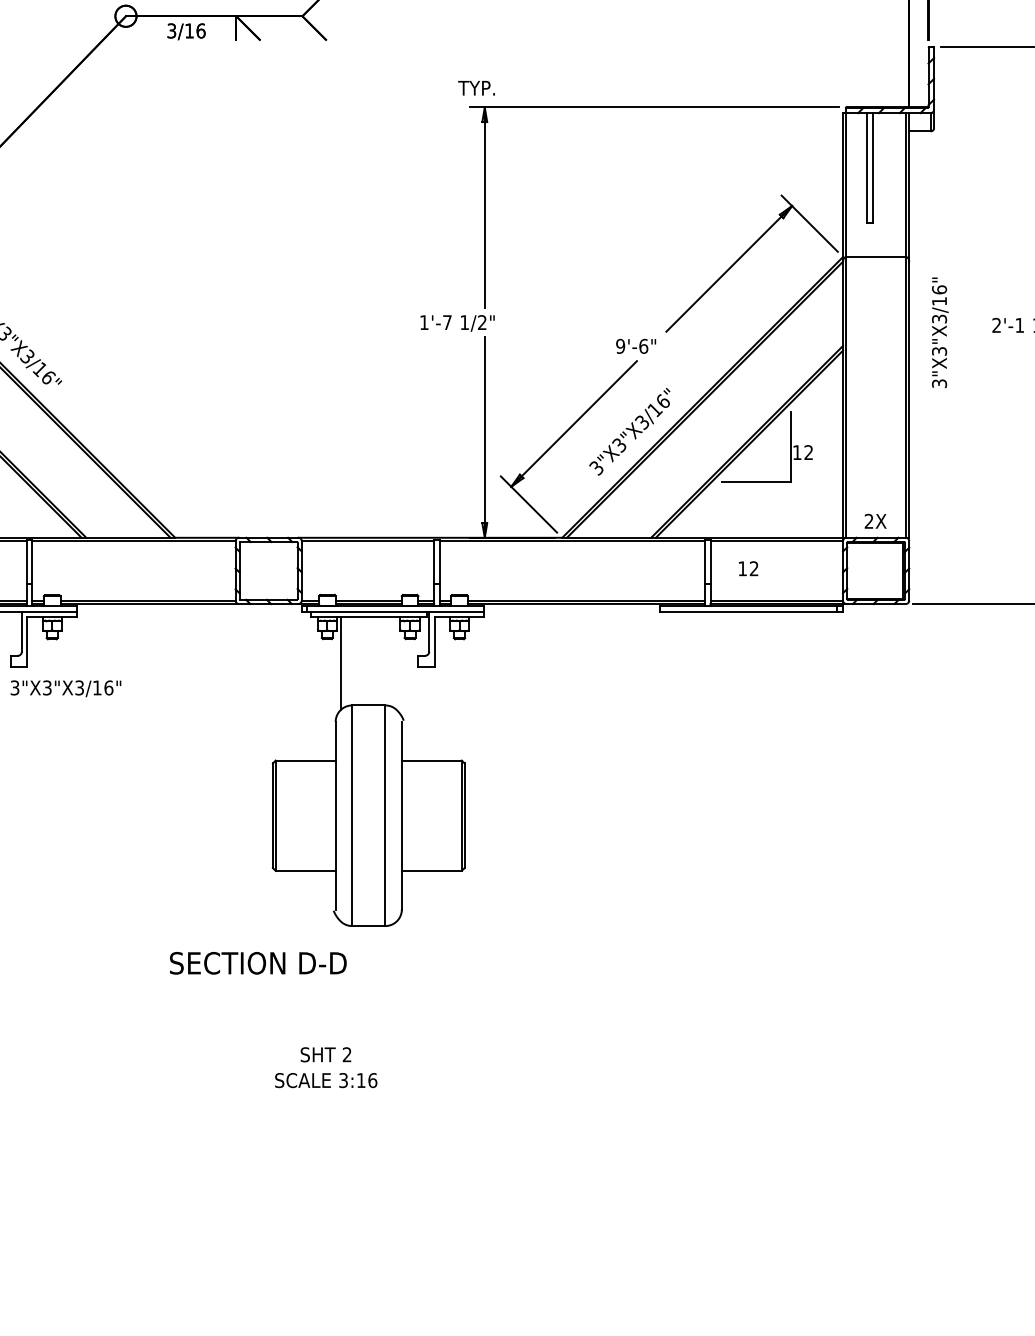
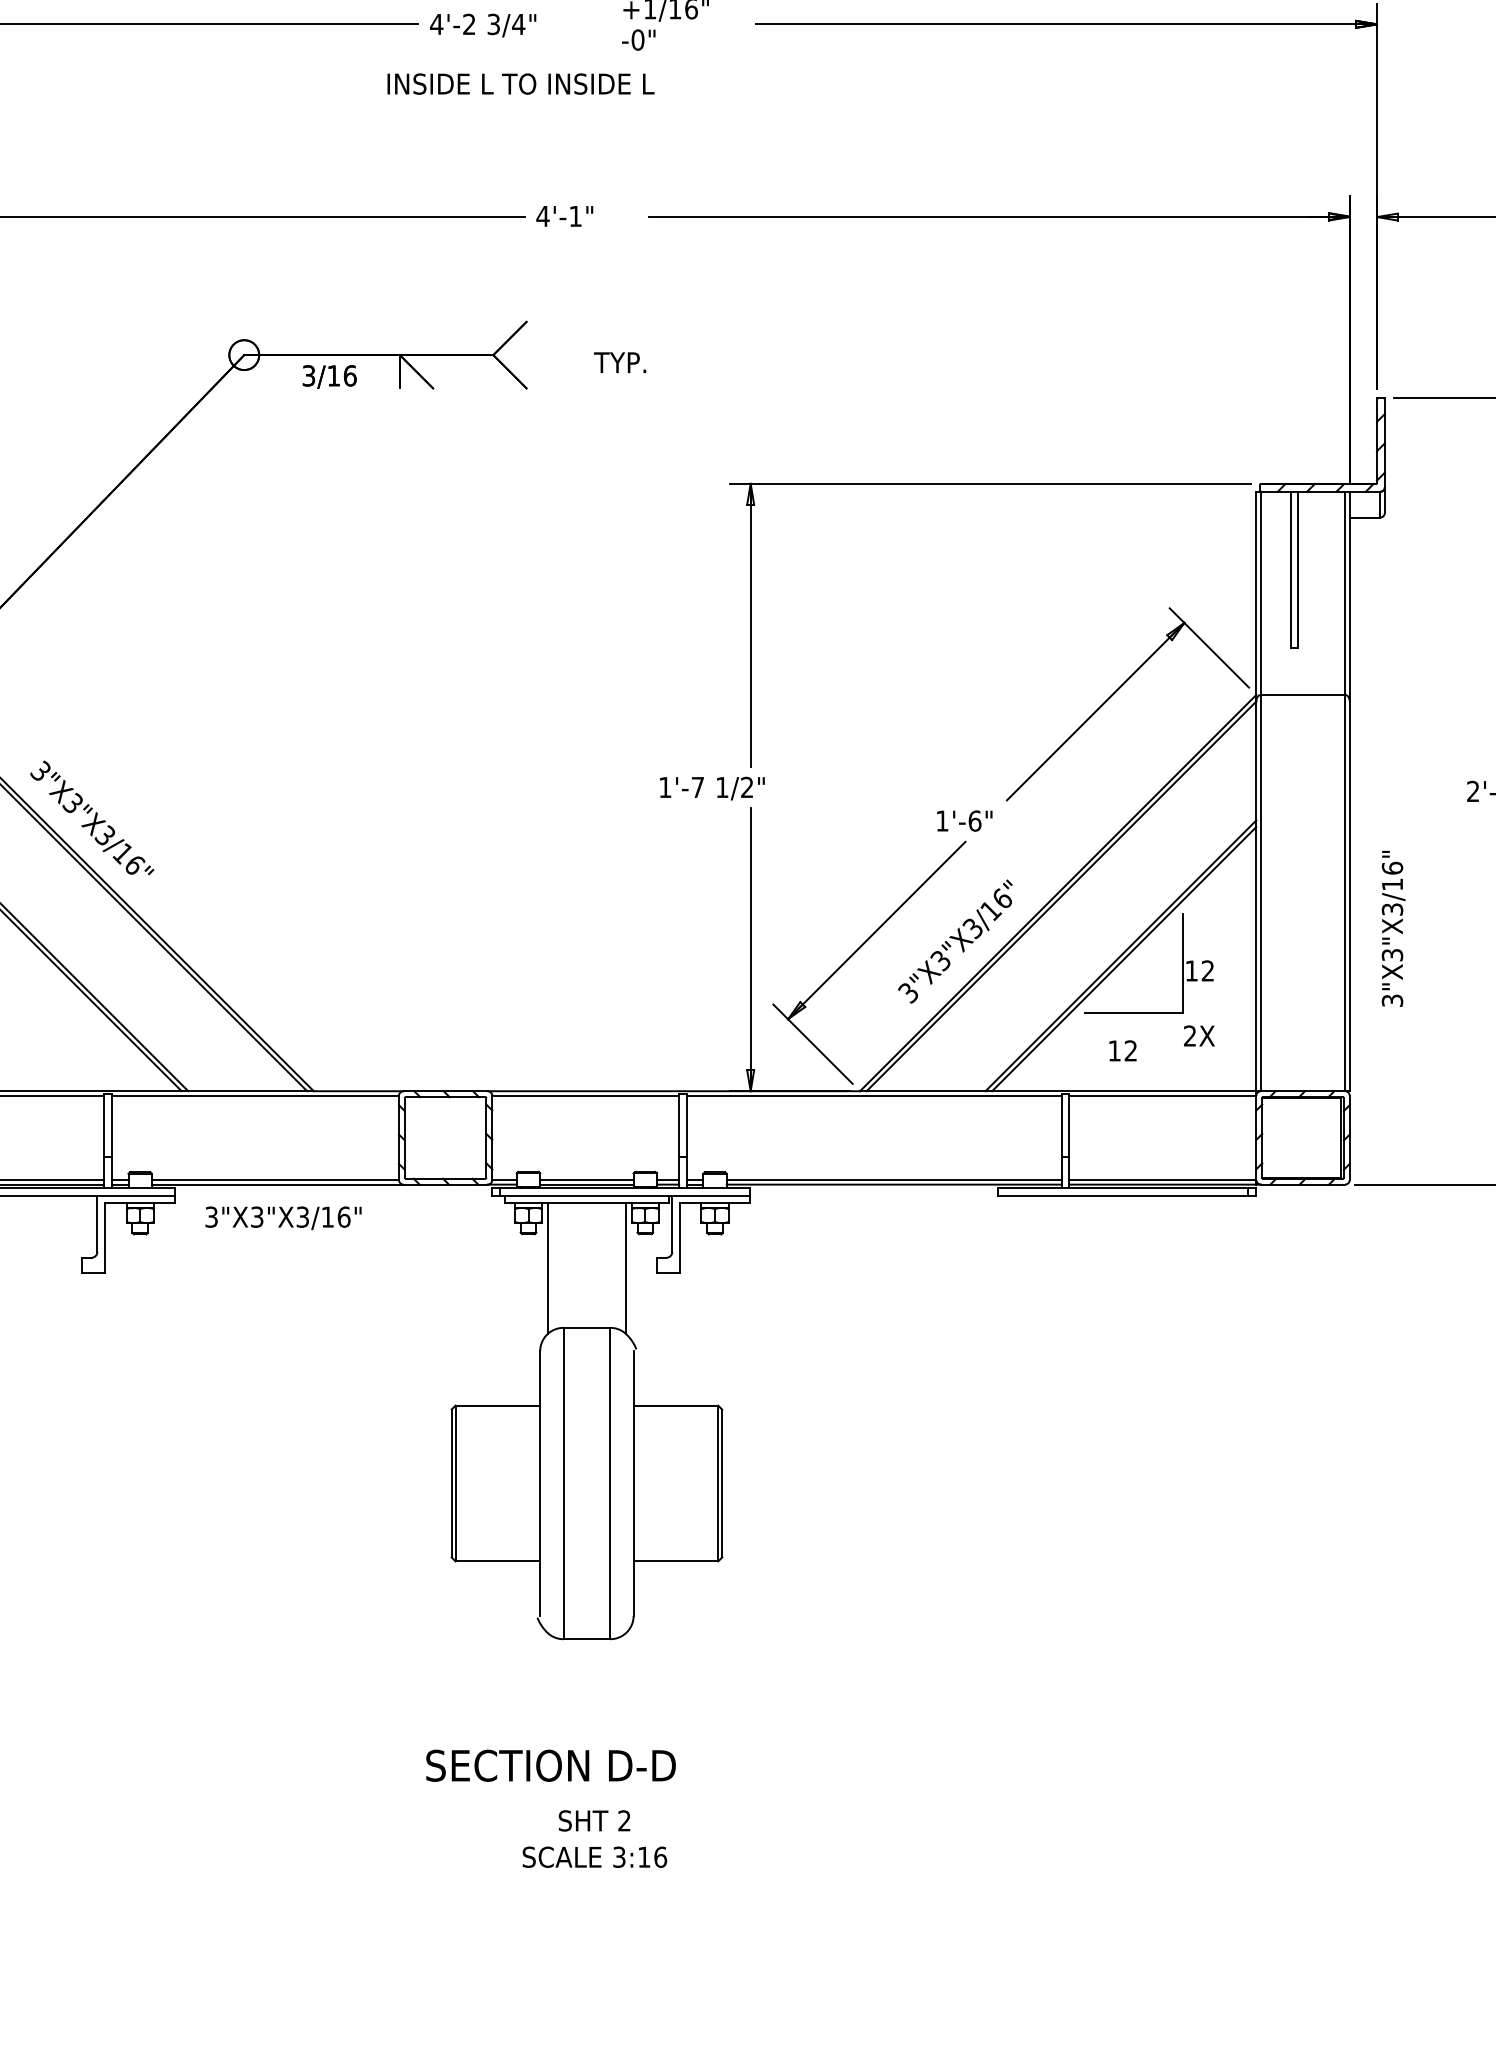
text: (476, 88) -> (620, 362), moved
text: (940, 332) -> (1393, 928), moved
text: (620, 345) -> (942, 820), 9'-6" -> 1'-6"
text: (875, 520) -> (1199, 1035), moved
text: (748, 568) -> (1122, 1050), moved
line: (396, 663) -> (625, 1268), added
text: (65, 688) -> (283, 1218), moved
text: (257, 963) -> (550, 1765), moved
text: (325, 1067) -> (594, 1838), moved

